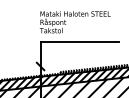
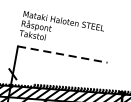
line: (79, 42) -> (62, 54), solid -> dashed

